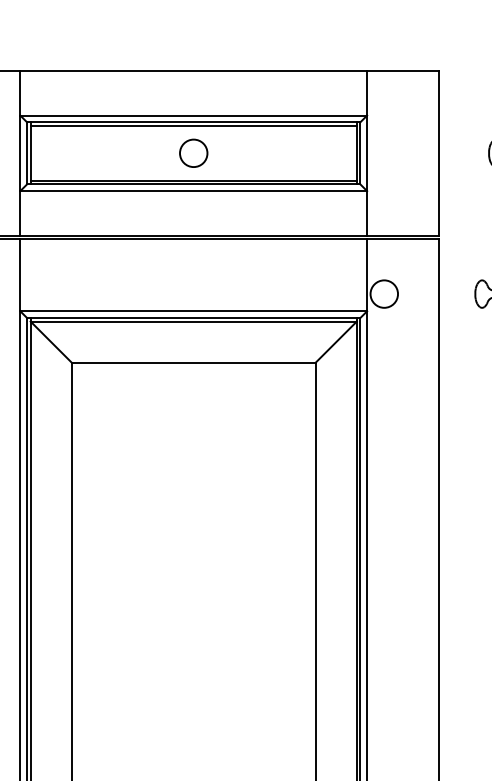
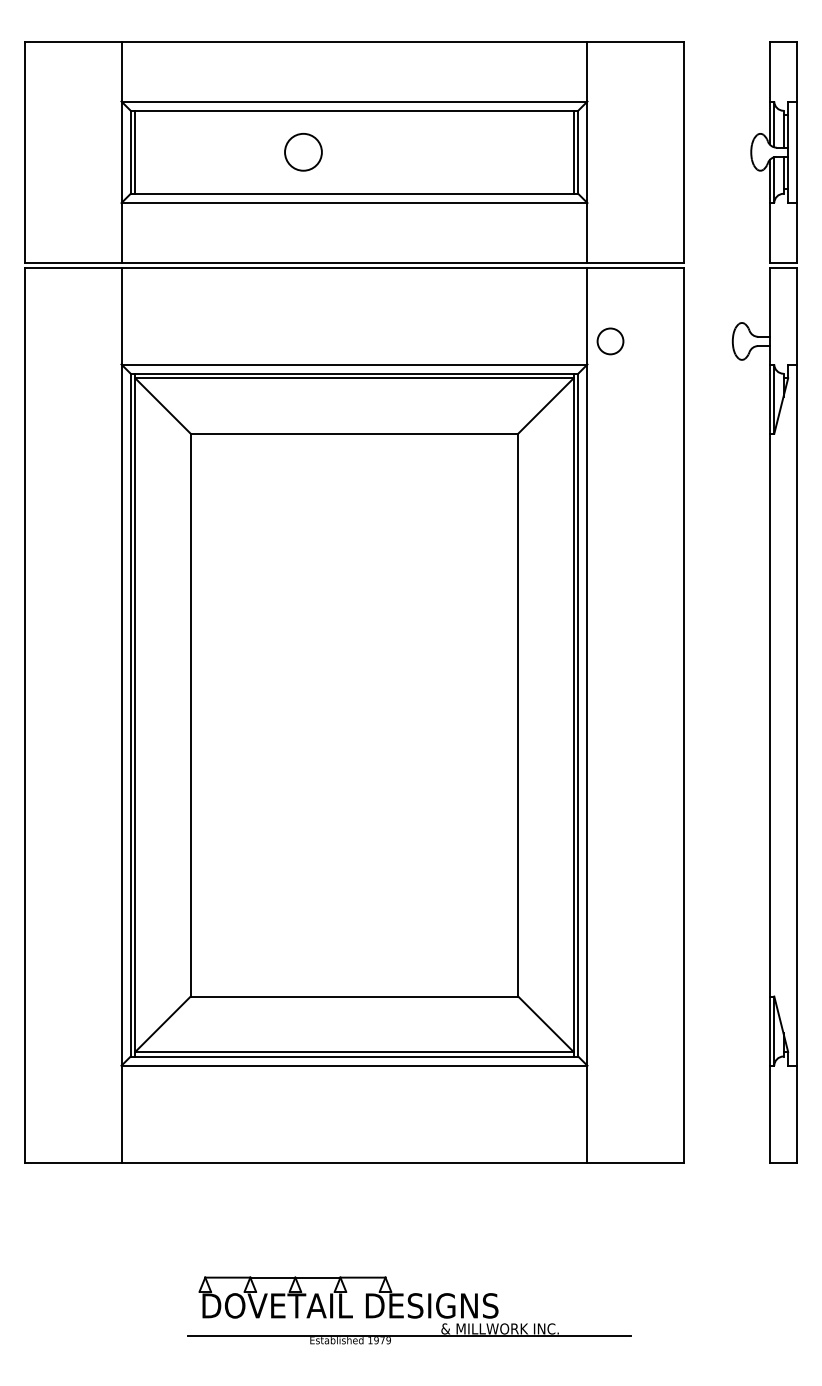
line: (193, 125) -> (354, 115), removed
circle: (193, 153) -> (303, 152), moved
line: (193, 181) -> (354, 189), removed
circle: (384, 294) -> (610, 341), size x0.7

